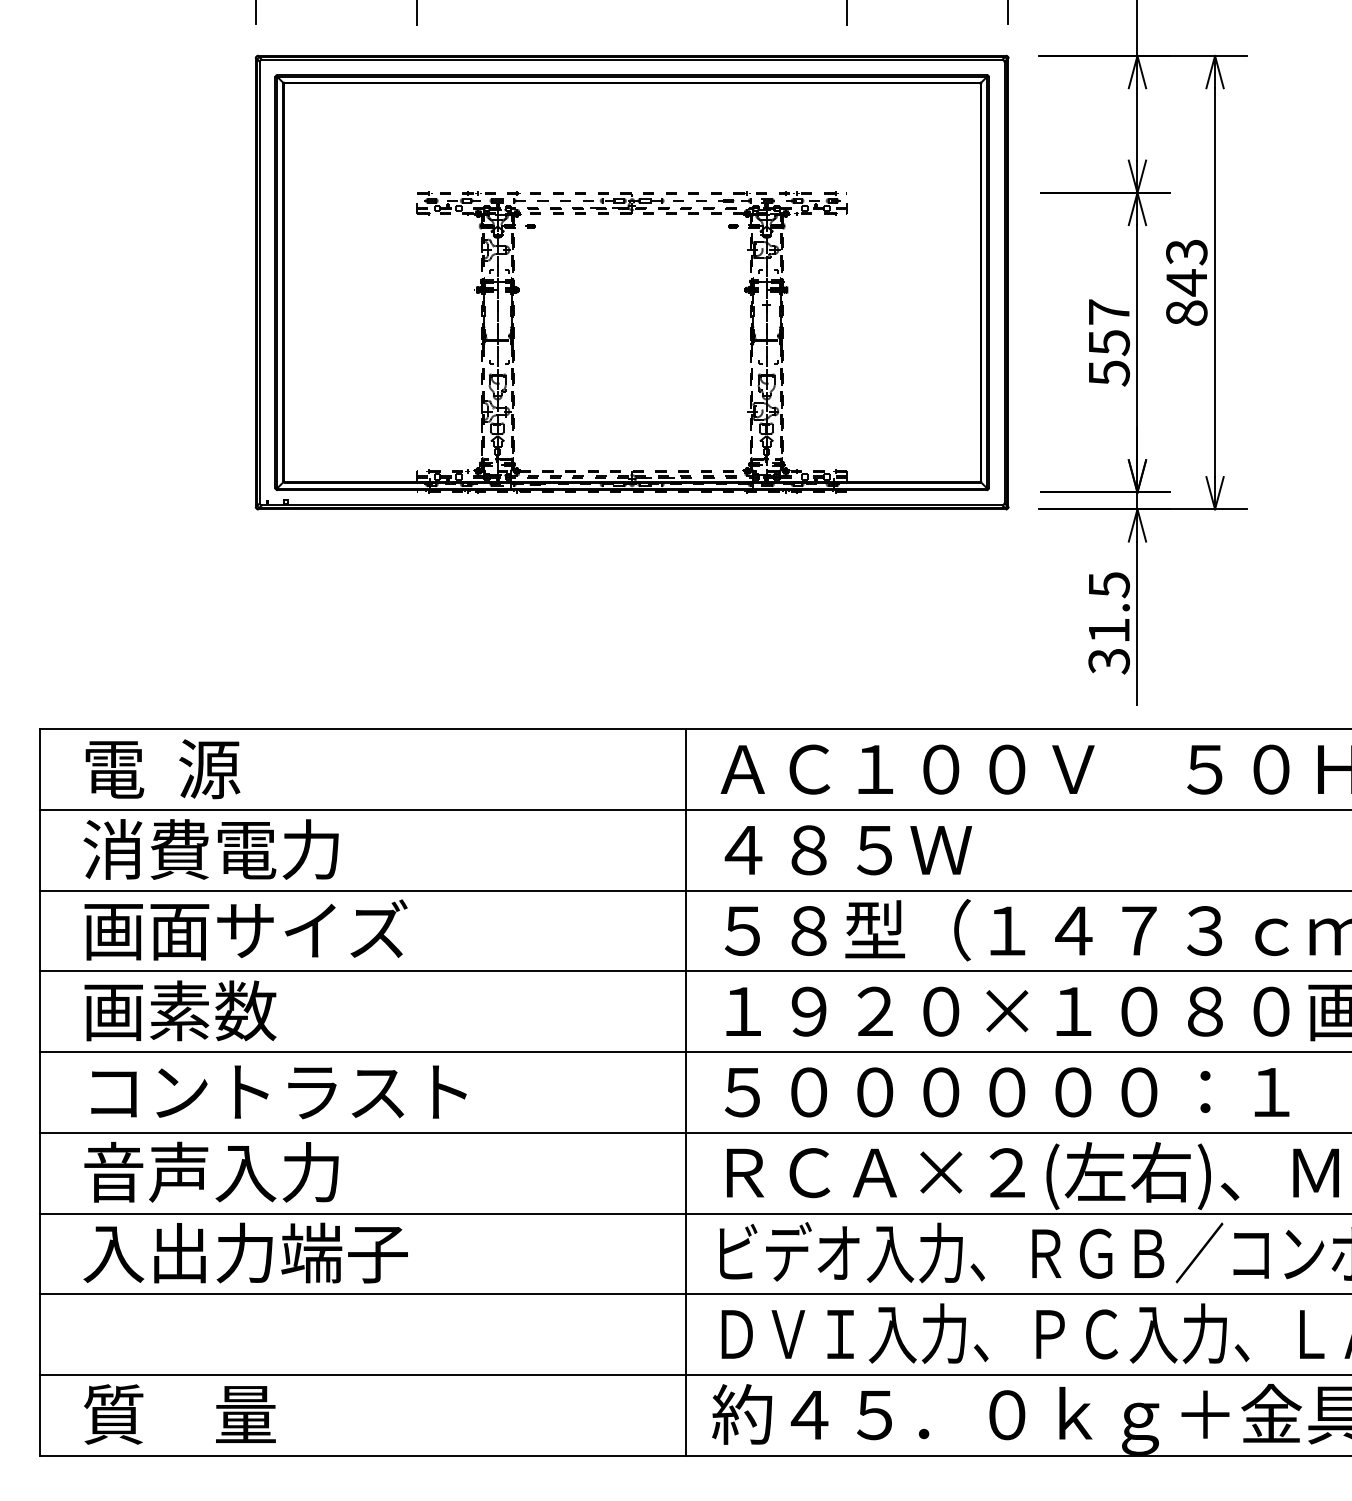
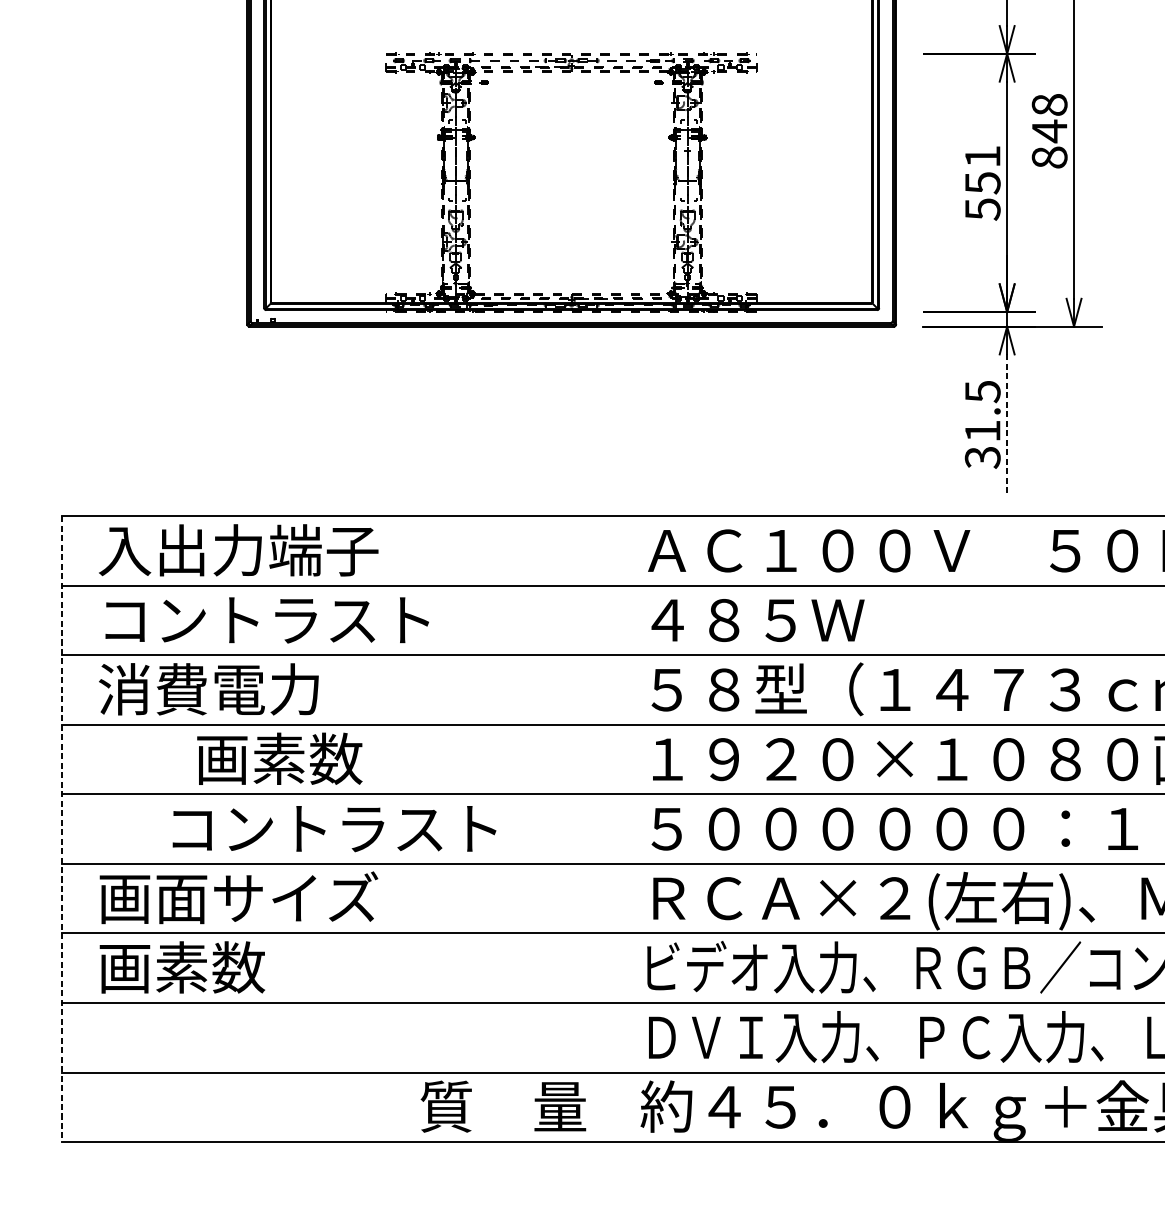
text: (1186, 252) -> (1049, 105), 843 -> 848
text: (1109, 311) -> (983, 156), 557 -> 551
line: (1137, 623) -> (1007, 425), solid -> dashed
text: (245, 768) -> (238, 549), 電  源 -> 入出力端子
text: (274, 849) -> (263, 619), 消費電力 -> コントラスト
text: (245, 929) -> (238, 688), 画面サイズ -> 消費電力
text: (180, 1010) -> (279, 758), moved
line: (40, 1092) -> (61, 829), solid -> dashed
text: (278, 1092) -> (334, 829), moved
line: (685, 1092) -> (617, 829), removed
text: (245, 1171) -> (238, 897), 音声入力 -> 画面サイズ
text: (245, 1252) -> (238, 967), 入出力端子 -> 画素数
text: (179, 1414) -> (503, 1106), moved

